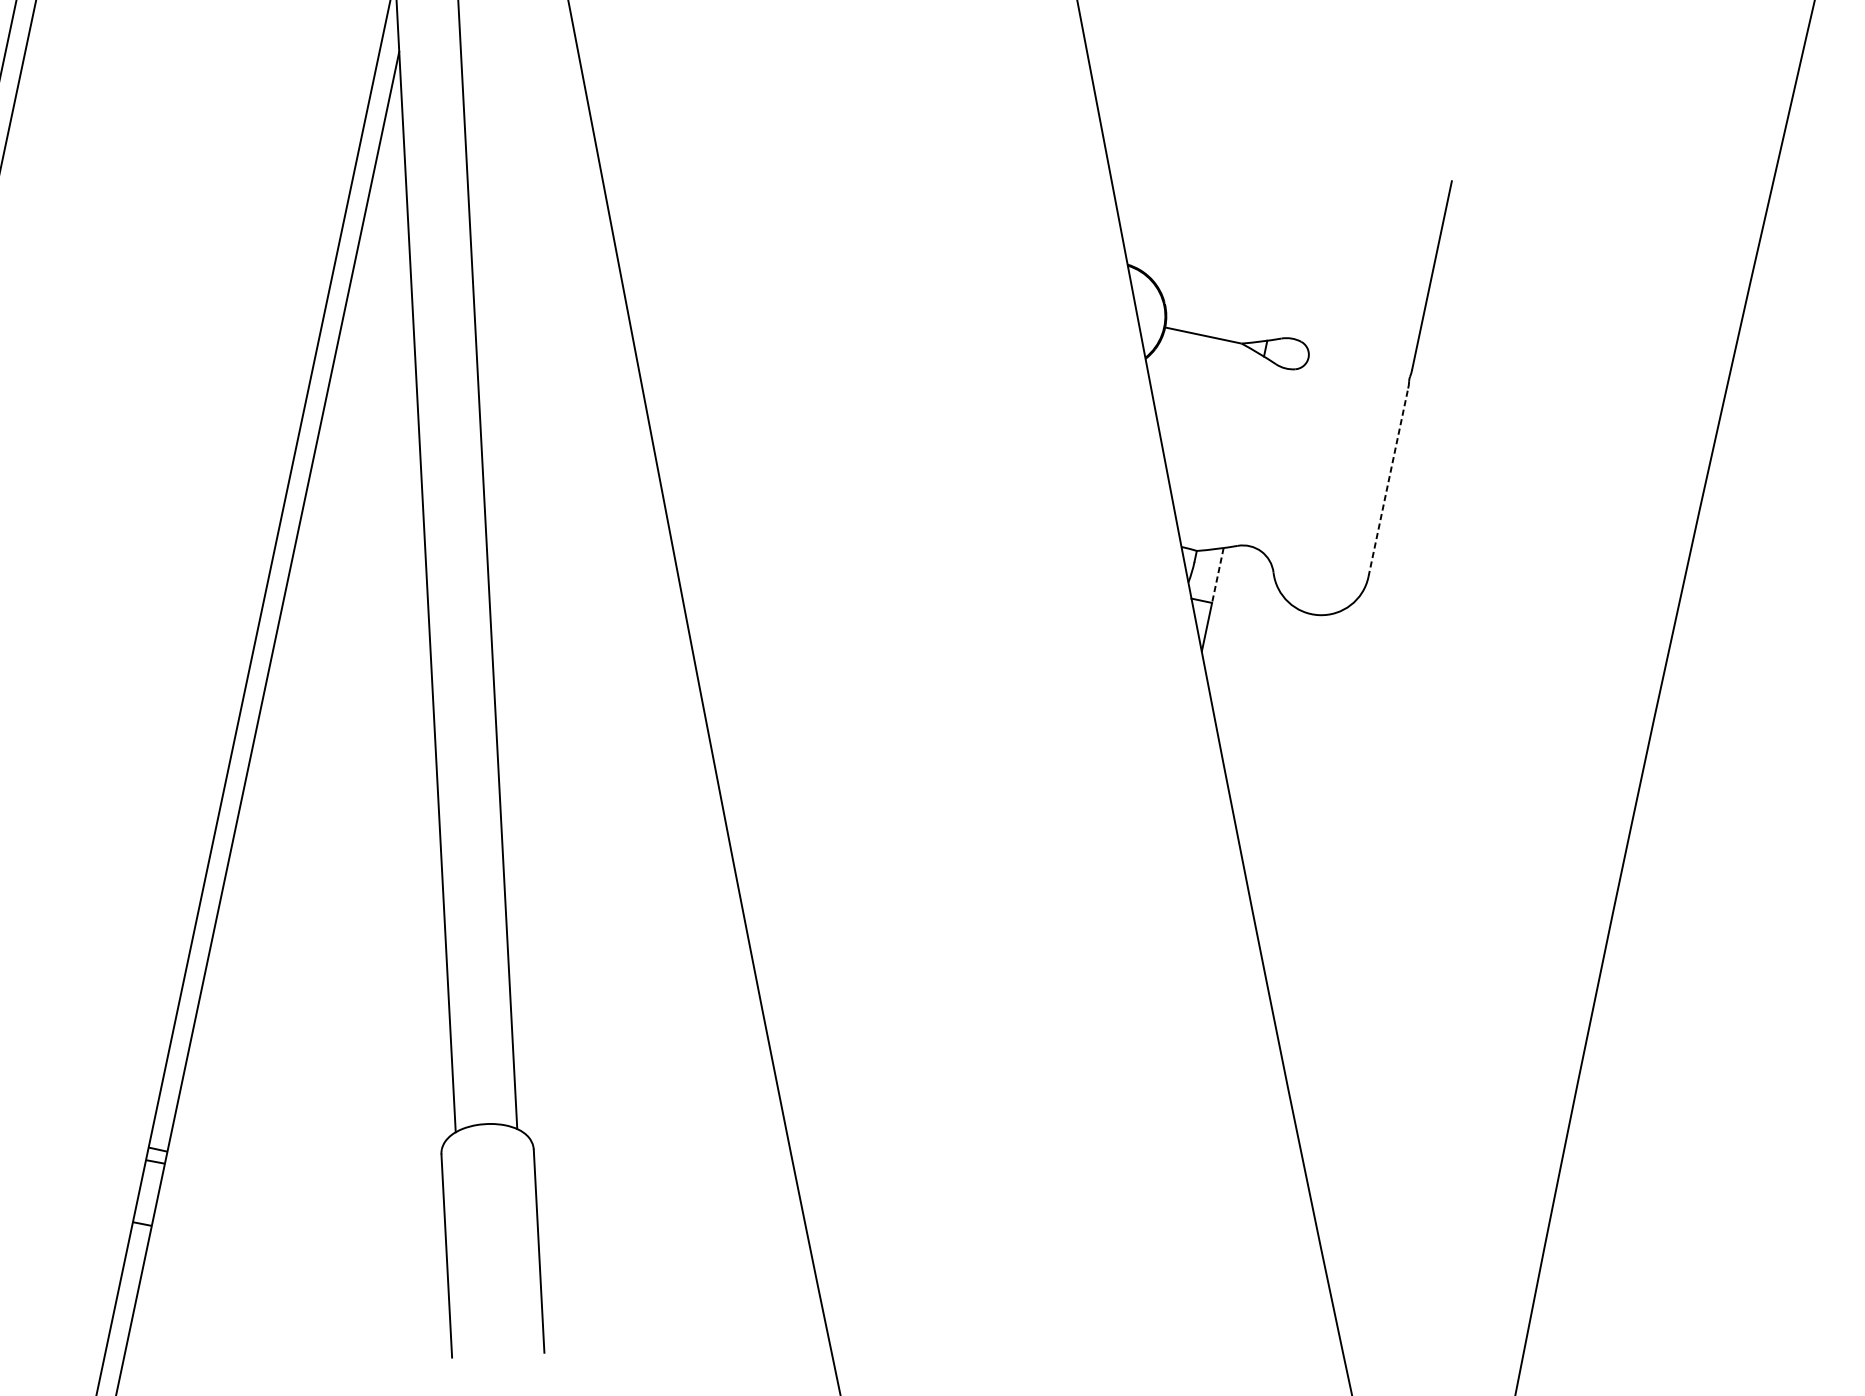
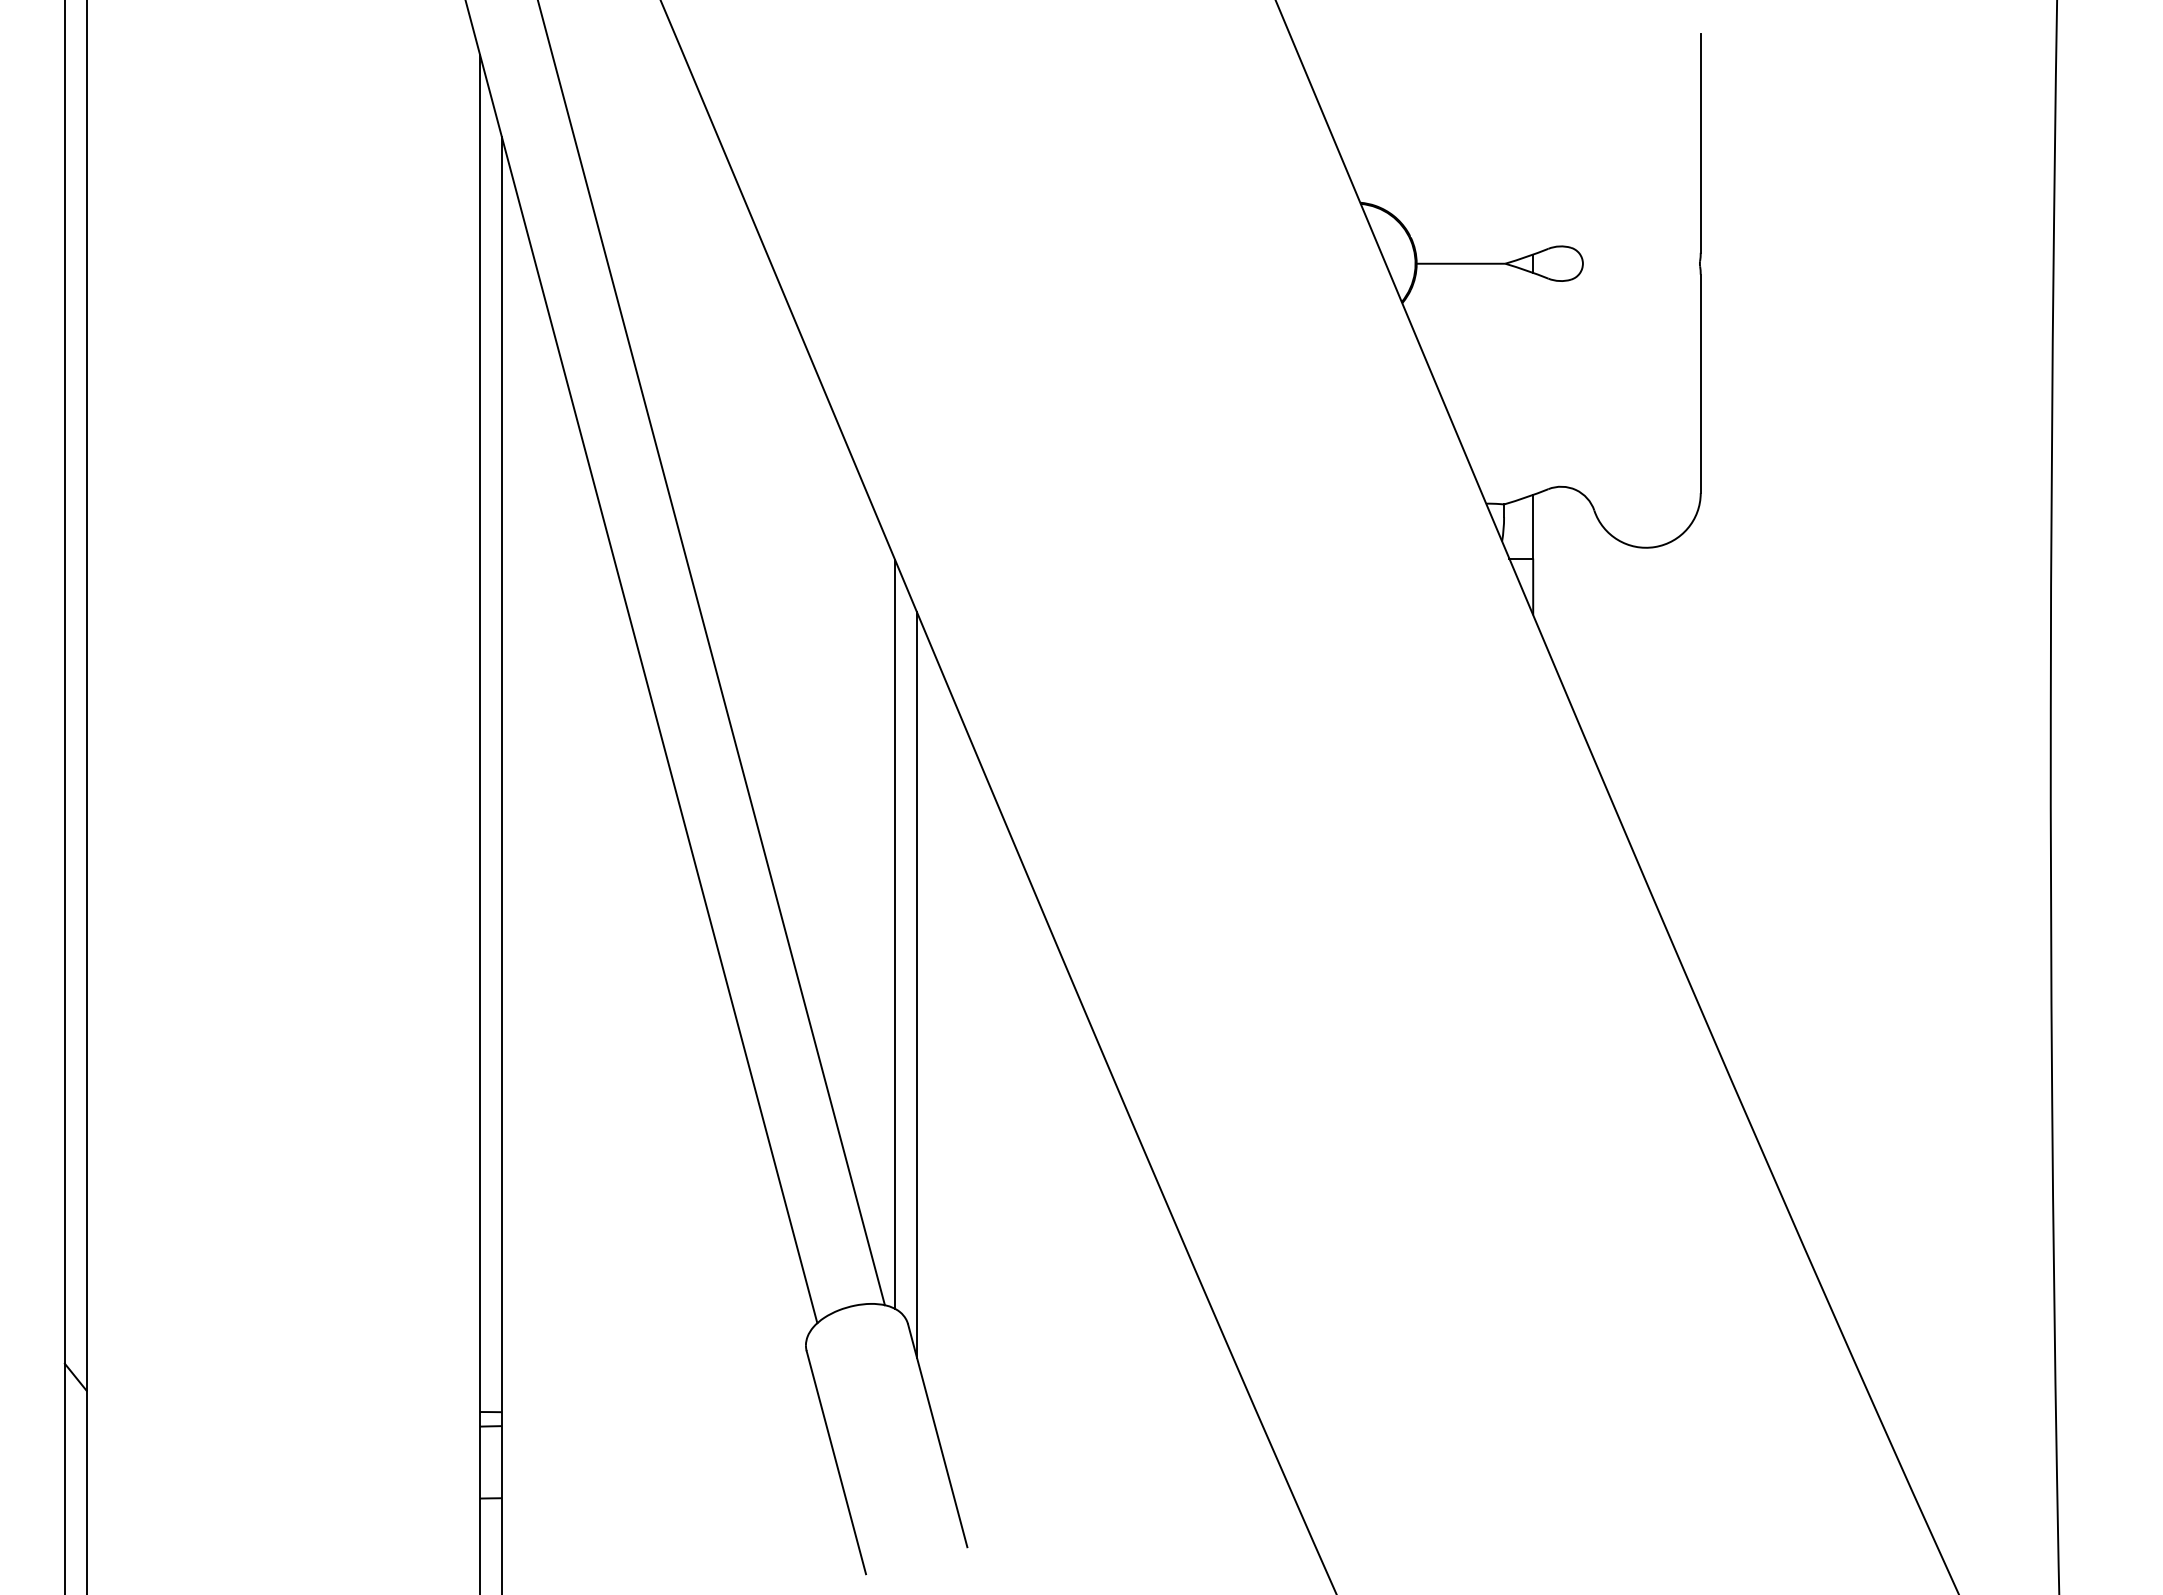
line: (1388, 482) -> (1700, 383), dashed -> solid
line: (1218, 575) -> (1533, 526), dashed -> solid
line: (593, 811) -> (895, 934), added
line: (603, 858) -> (917, 984), added

